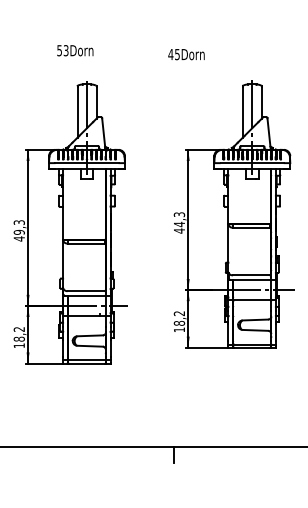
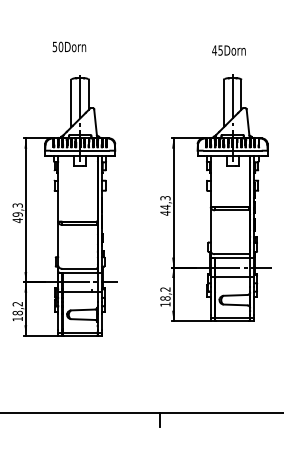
text: (65, 50) -> (60, 46), 53Dorn -> 50Dorn
text: (185, 54) -> (228, 50), moved

